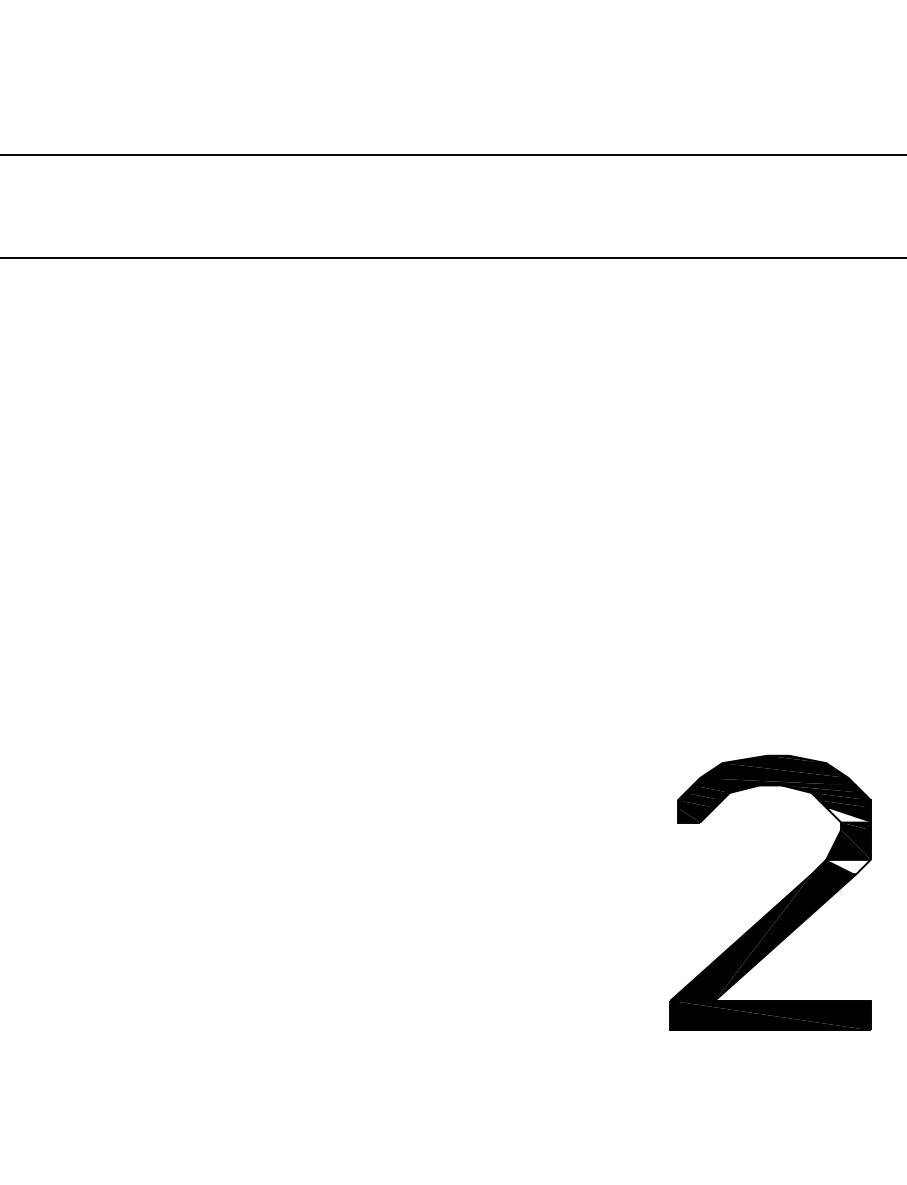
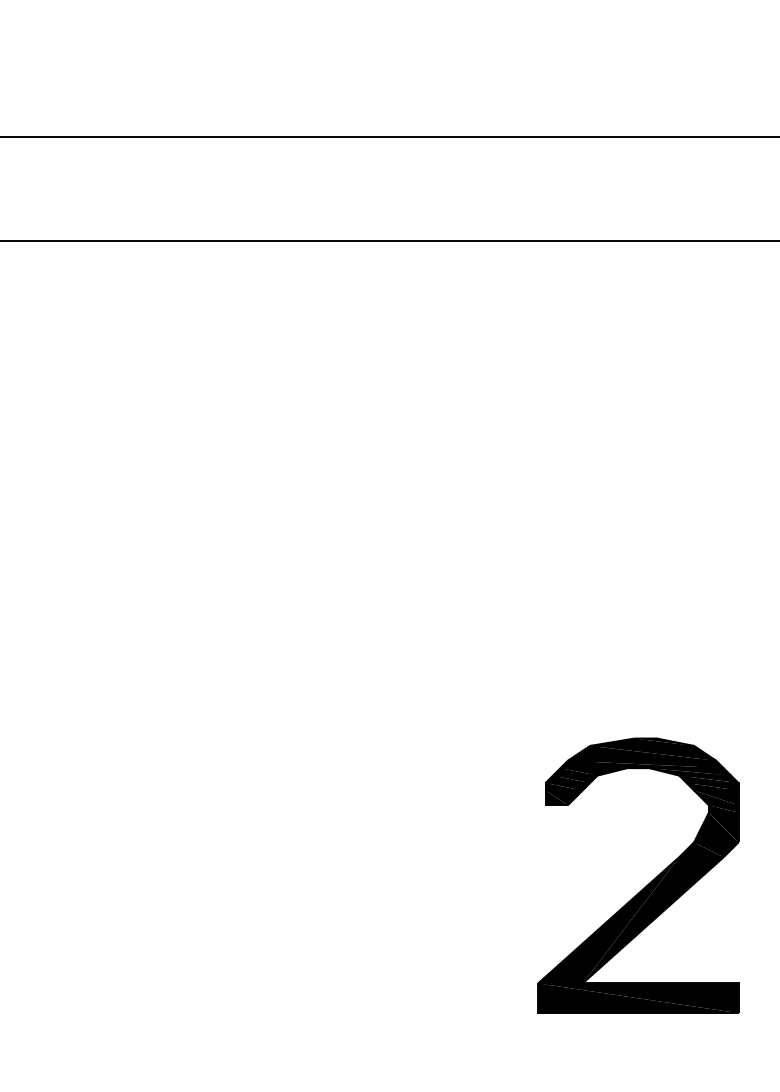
fill: (848, 814) -> (716, 797), added
fill: (848, 866) -> (716, 849), added

